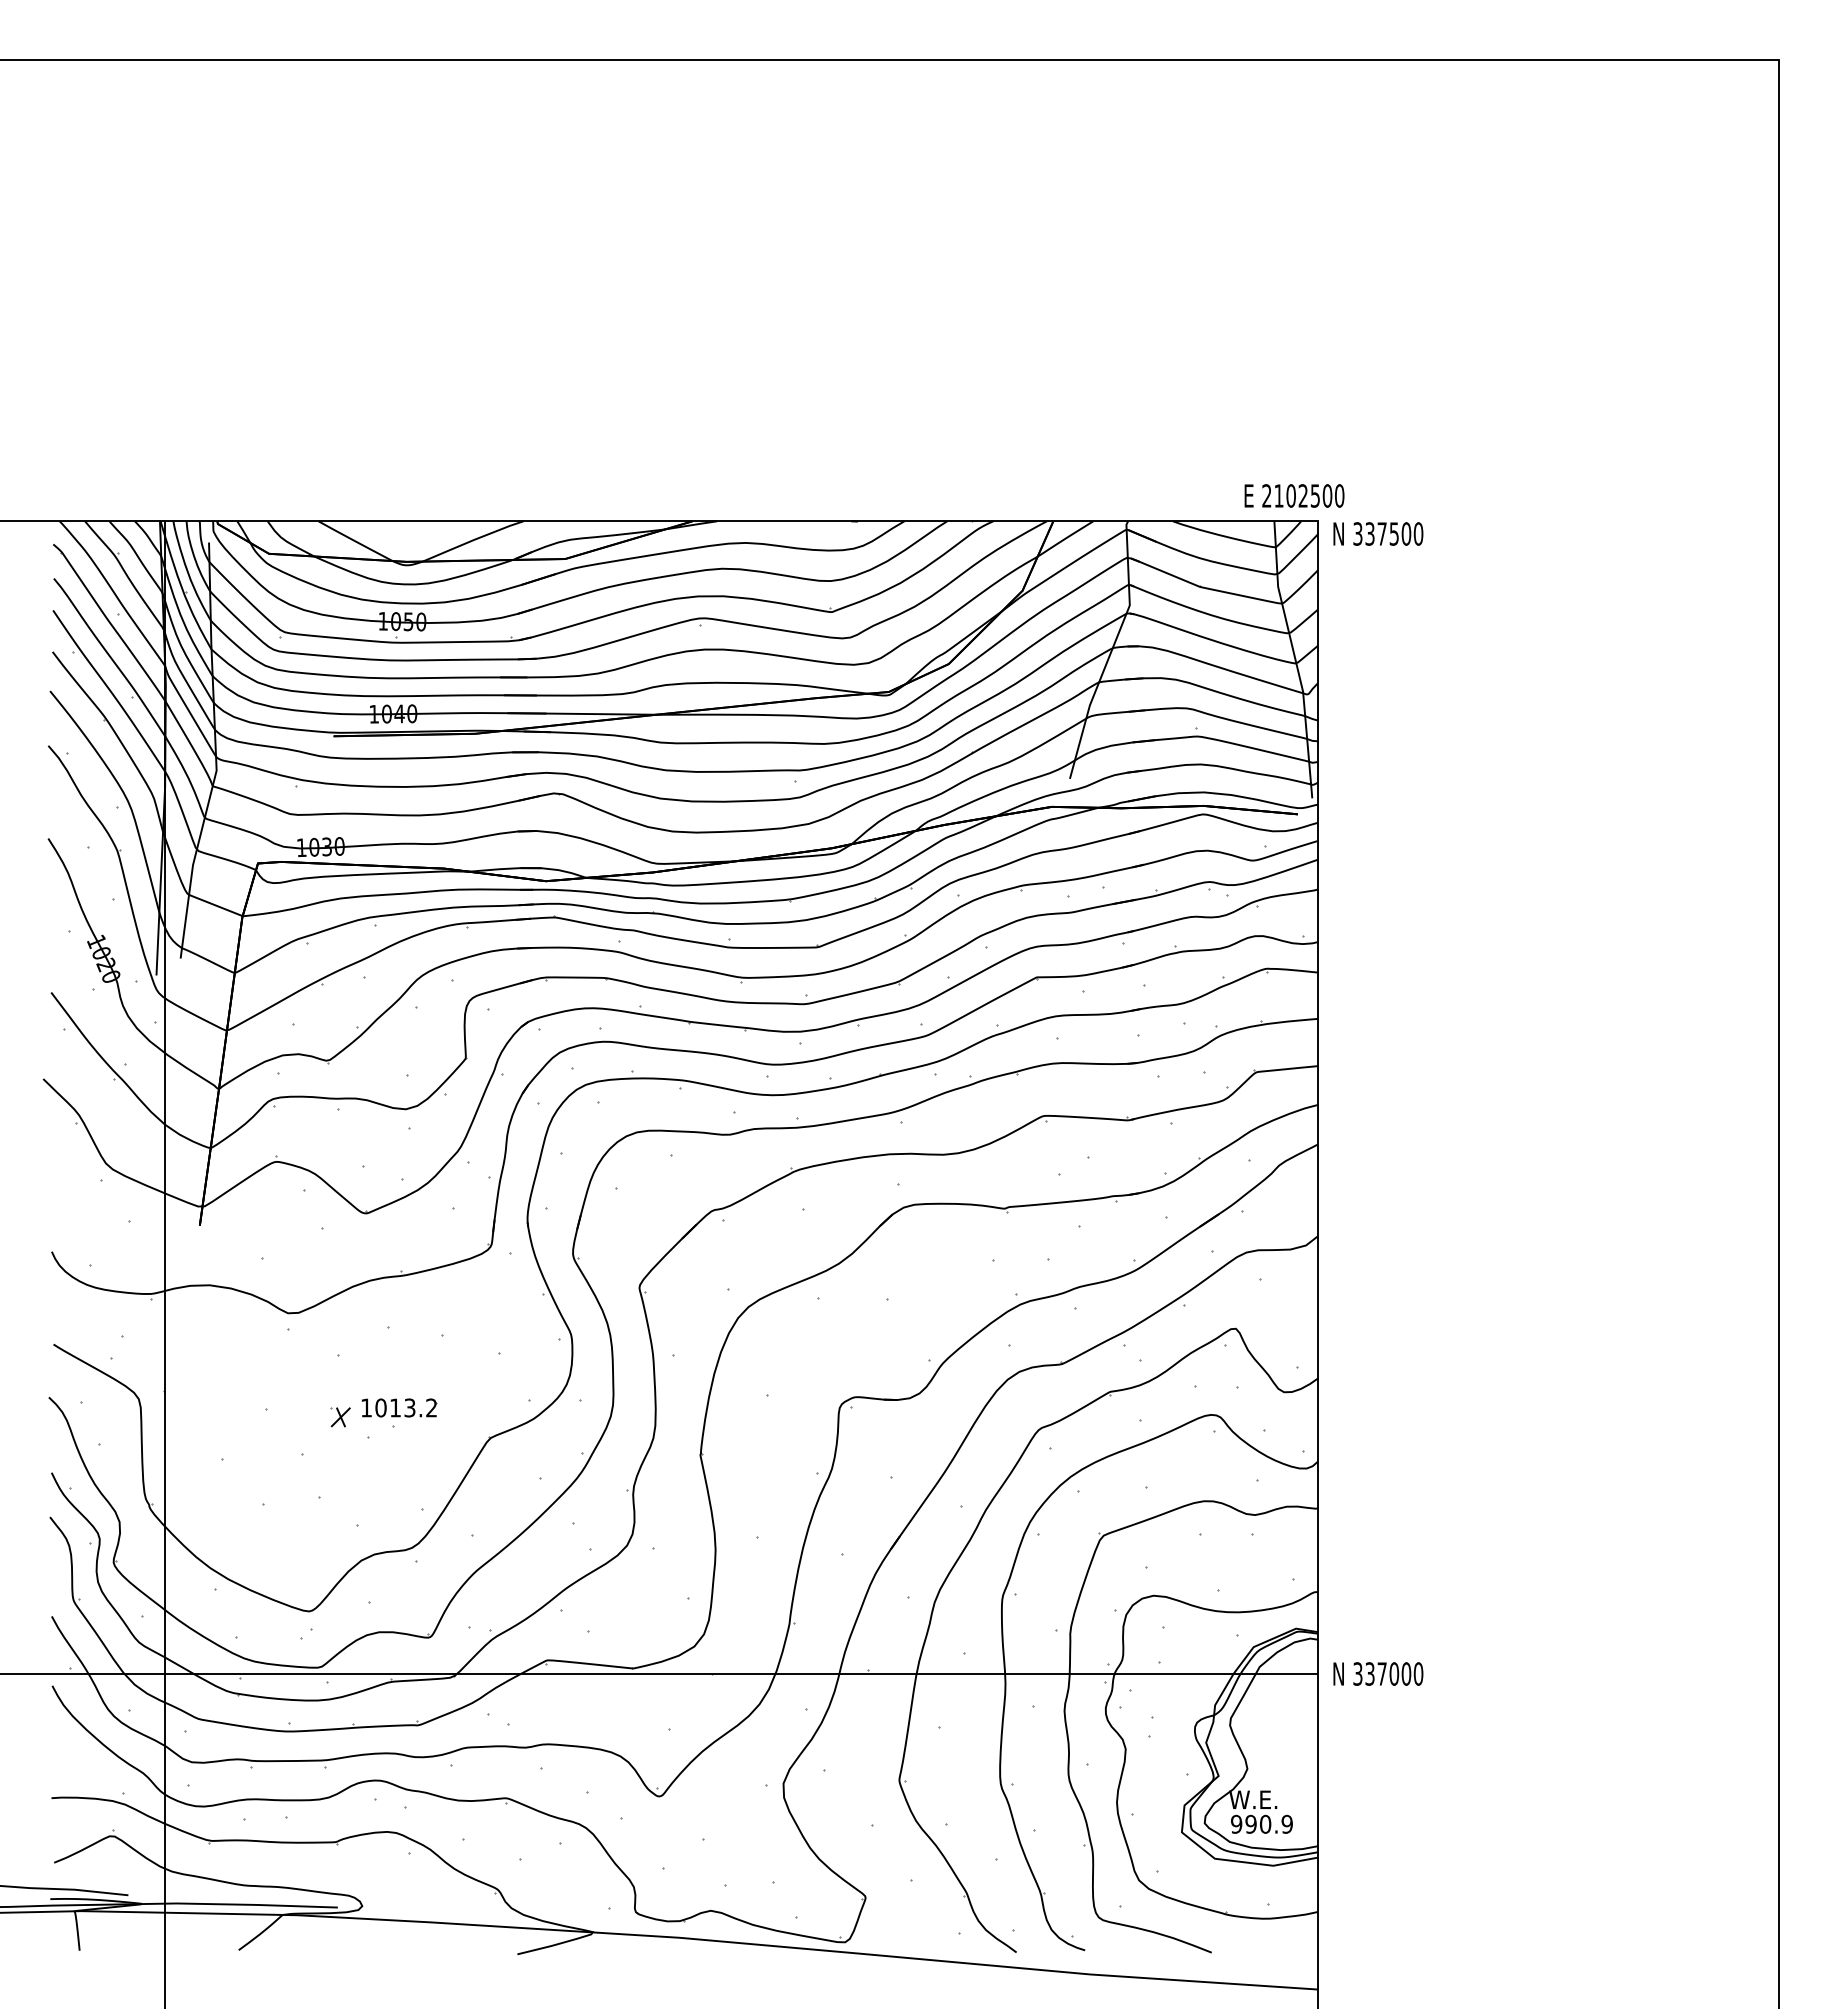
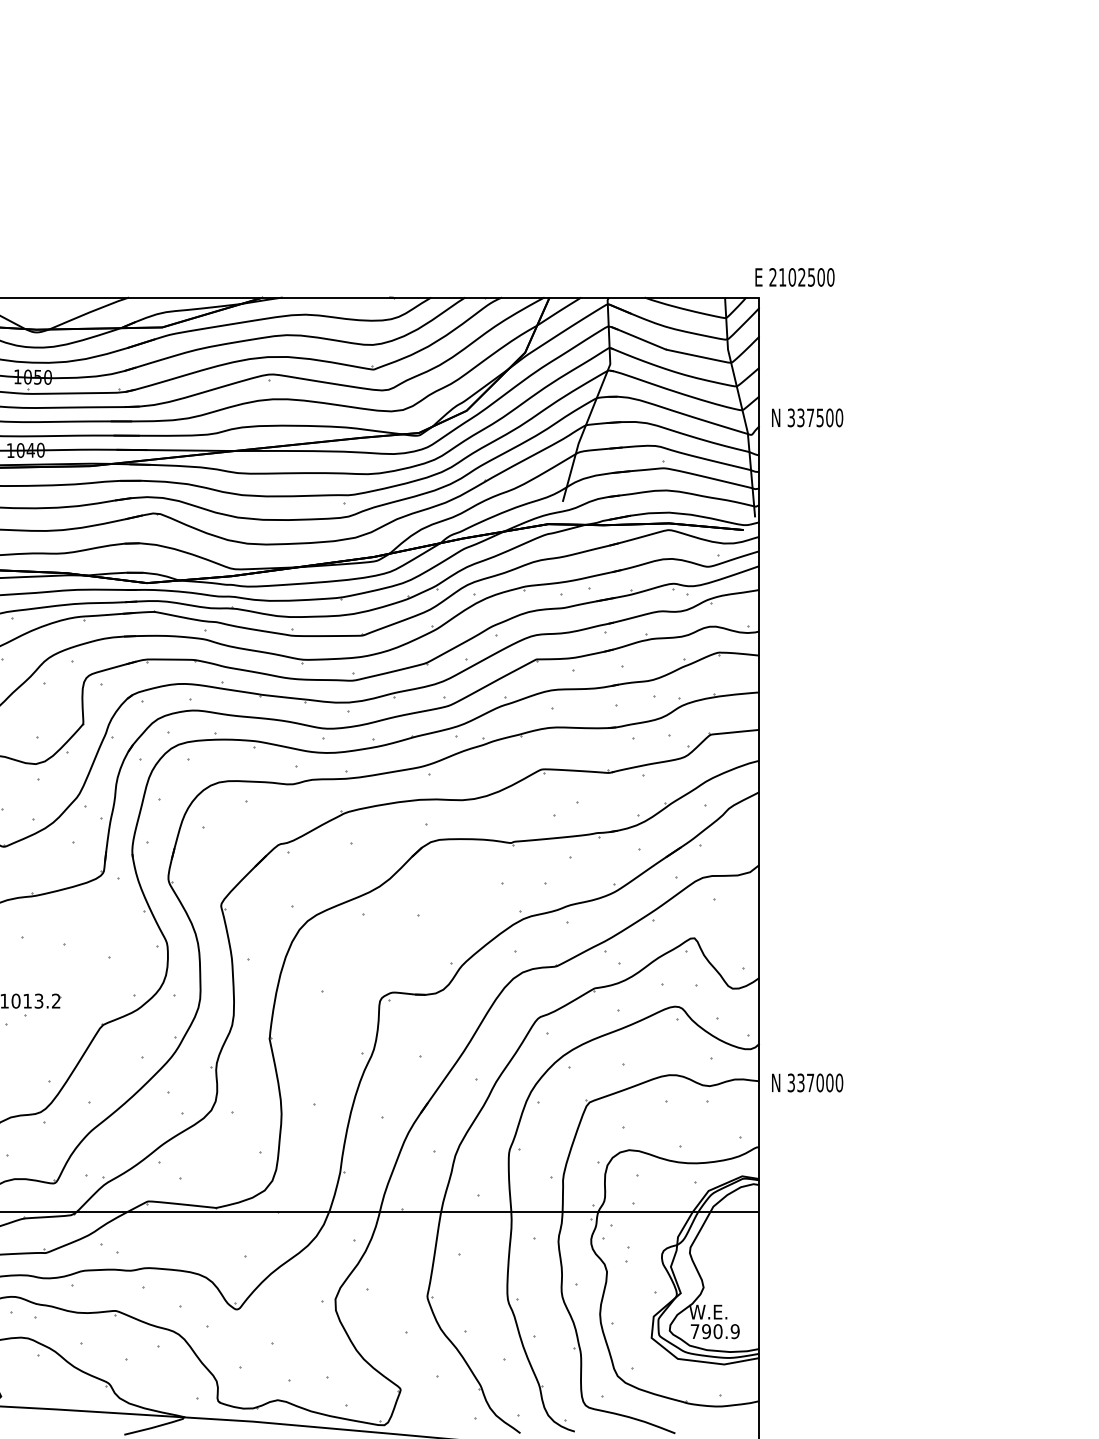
text: (1294, 495) -> (794, 277), moved
text: (1378, 533) -> (807, 417), moved
text: (1378, 1673) -> (807, 1082), moved
text: (1236, 1823) -> (694, 1330), 990.9 -> 790.9

